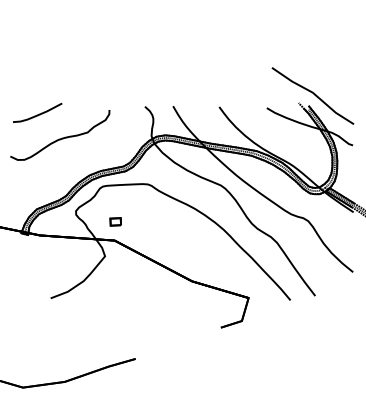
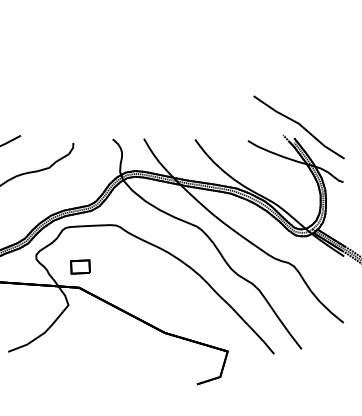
part: (115, 221) -> (80, 266), size x1.6

